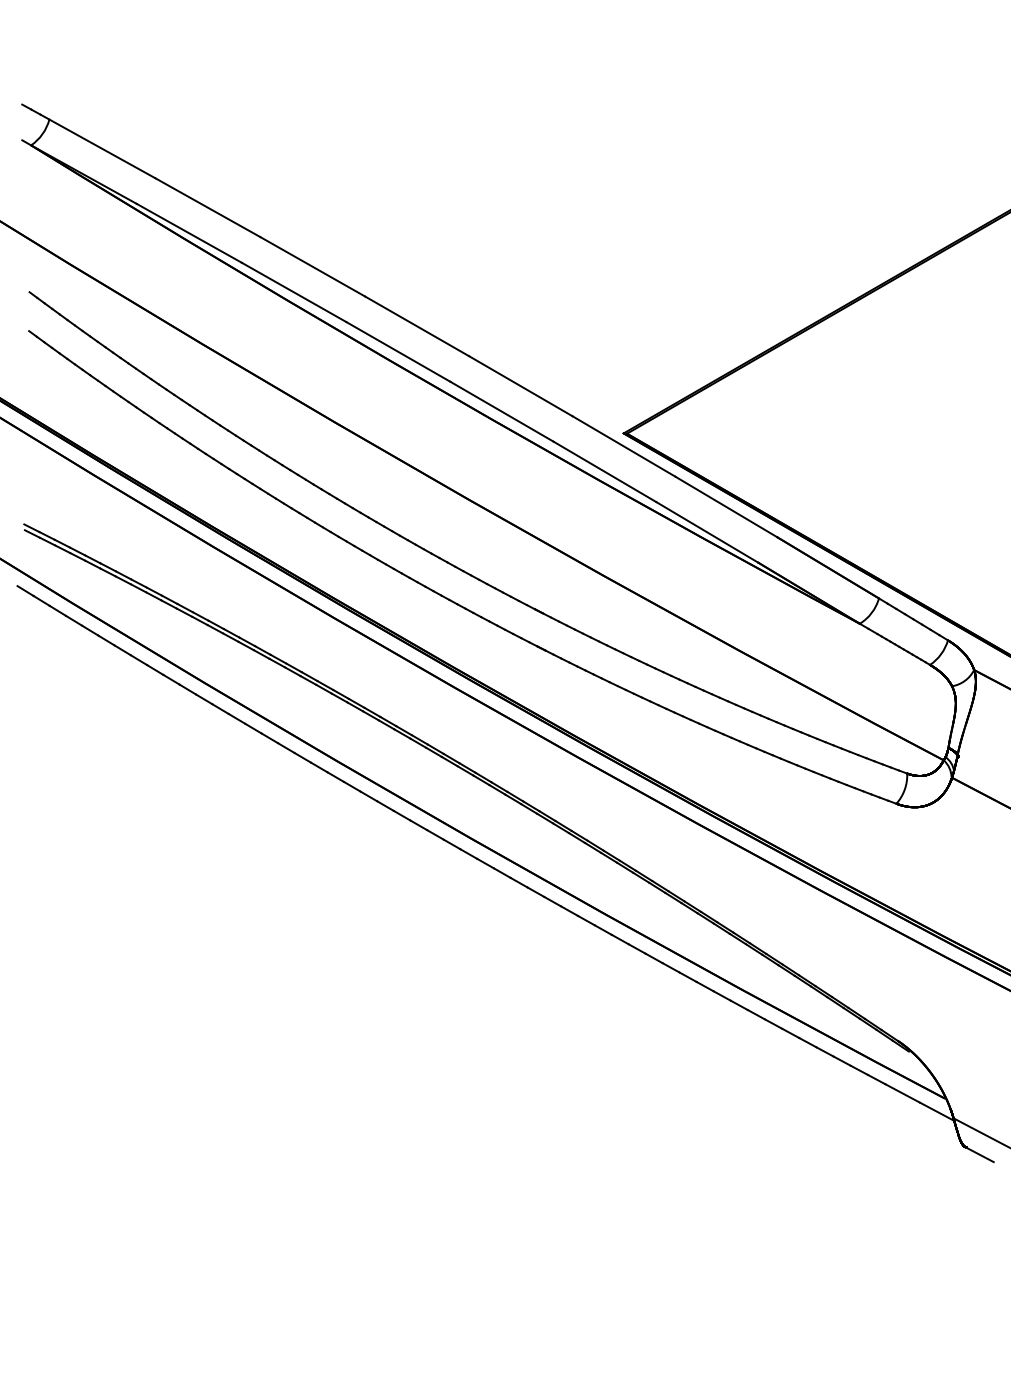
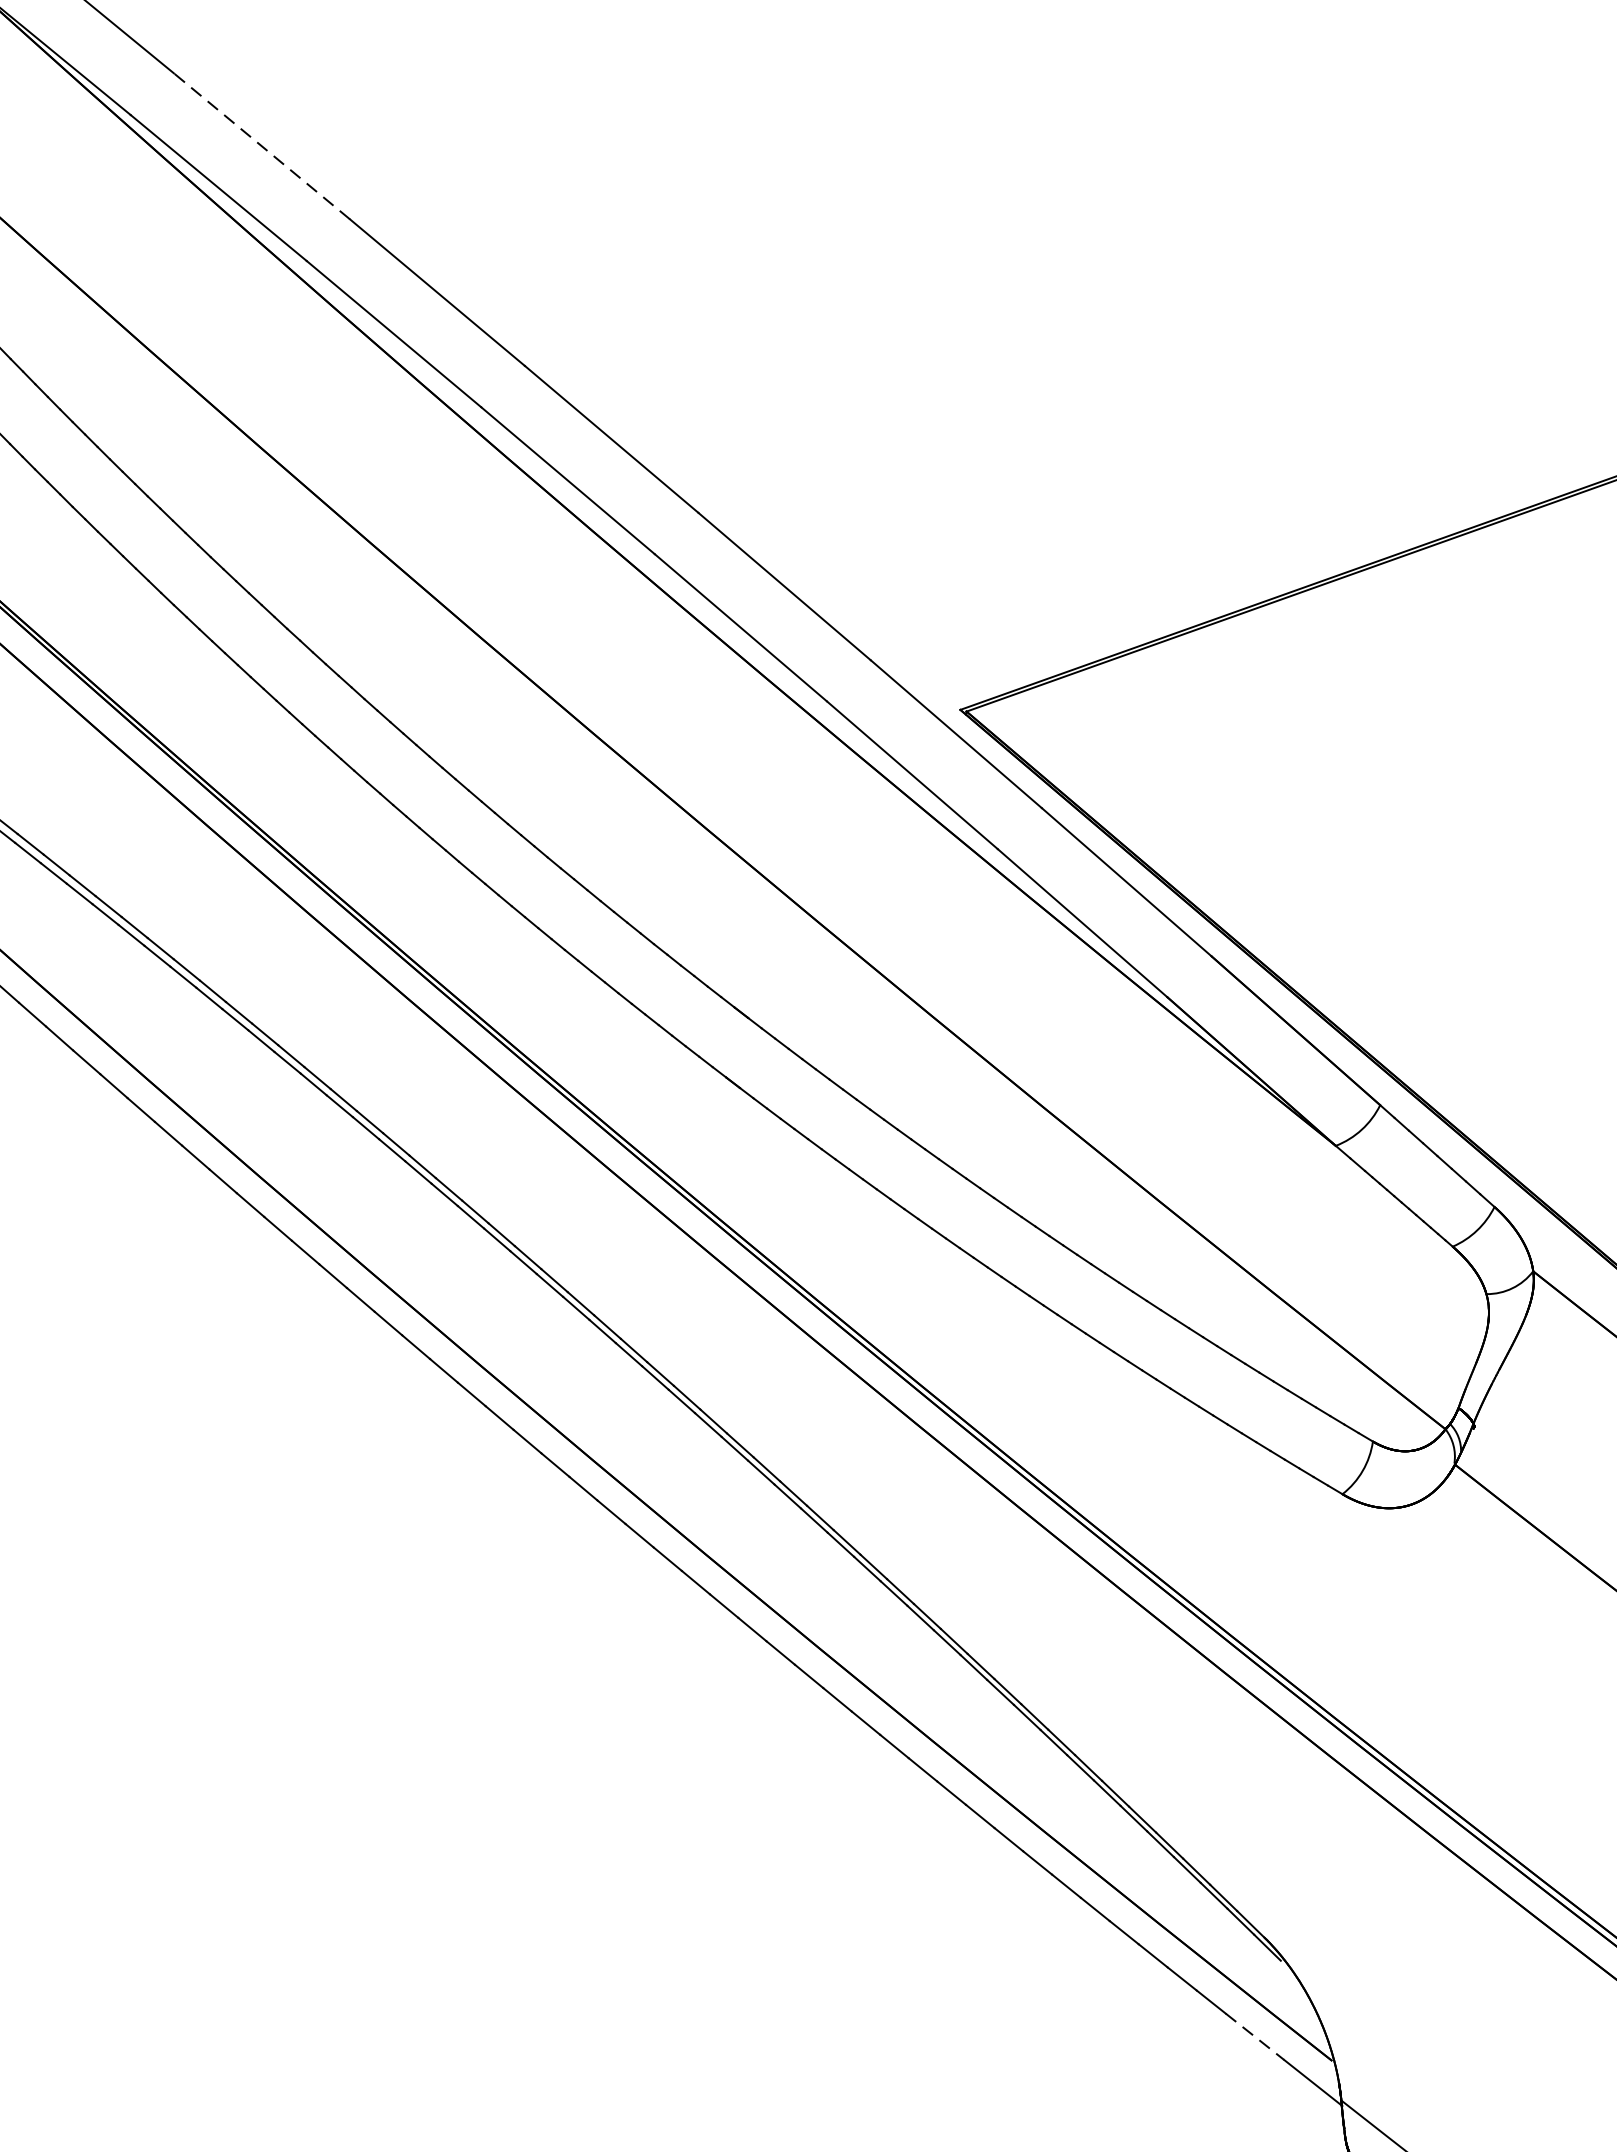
line: (207, 207) -> (261, 145), solid -> dashed
line: (902, 1093) -> (1254, 2036), solid -> dashed

